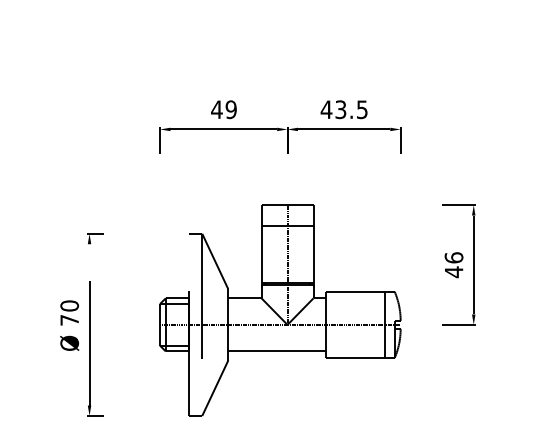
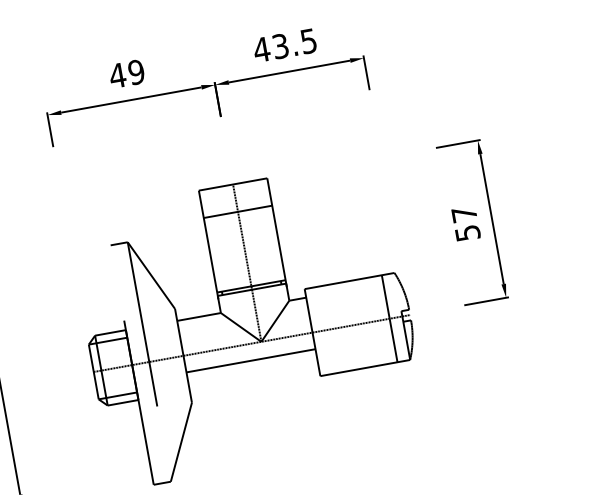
text: (453, 265) -> (465, 224), 46 -> 57
line: (277, 351) -> (251, 360), moved

